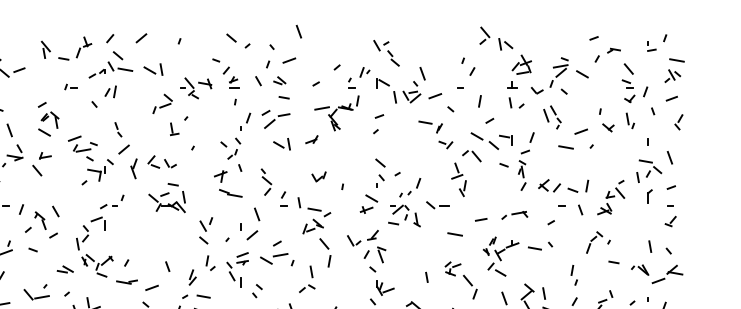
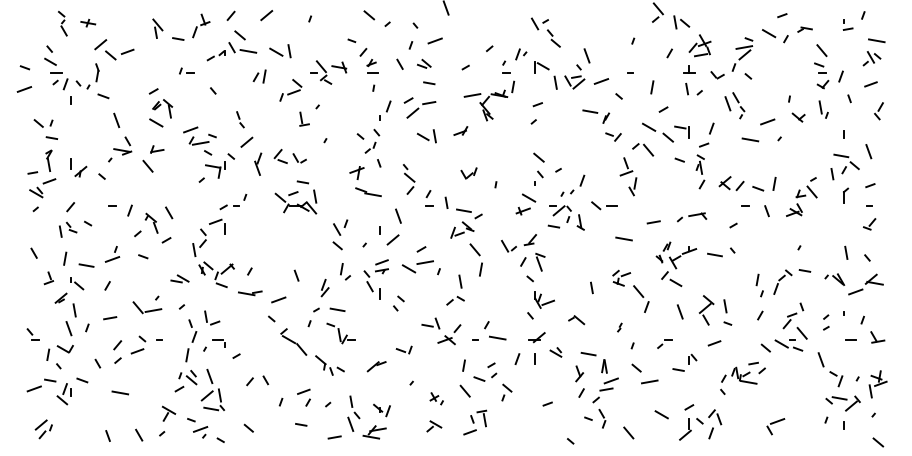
line: (472, 71) -> (669, 53), moved
line: (582, 74) -> (769, 33), moved
part: (110, 91) -> (259, 76), moved
part: (594, 241) -> (782, 281), moved

